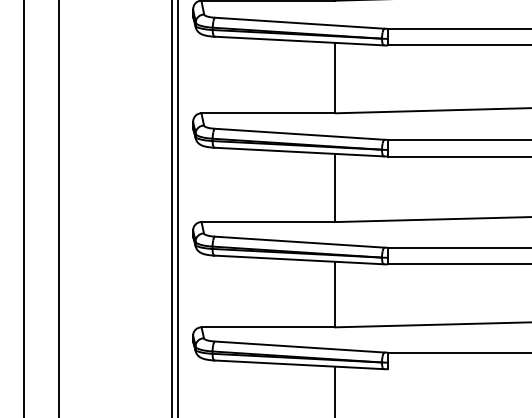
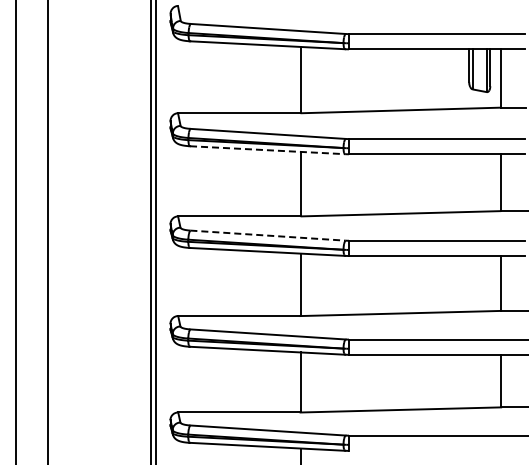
line: (299, 41) -> (267, 150), solid -> dashed
line: (299, 134) -> (267, 235), solid -> dashed

